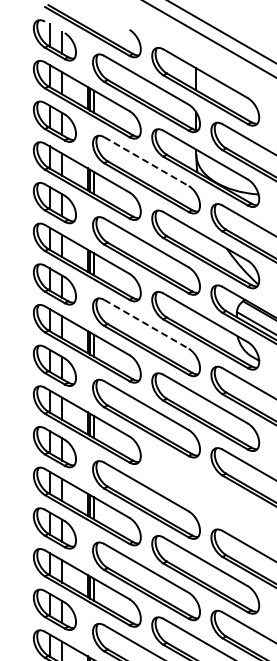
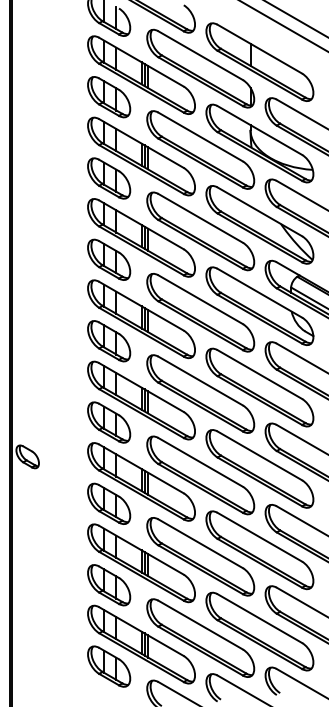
line: (146, 162) -> (200, 137), dashed -> solid
line: (146, 324) -> (200, 299), dashed -> solid
part: (205, 493) -> (259, 468), added

